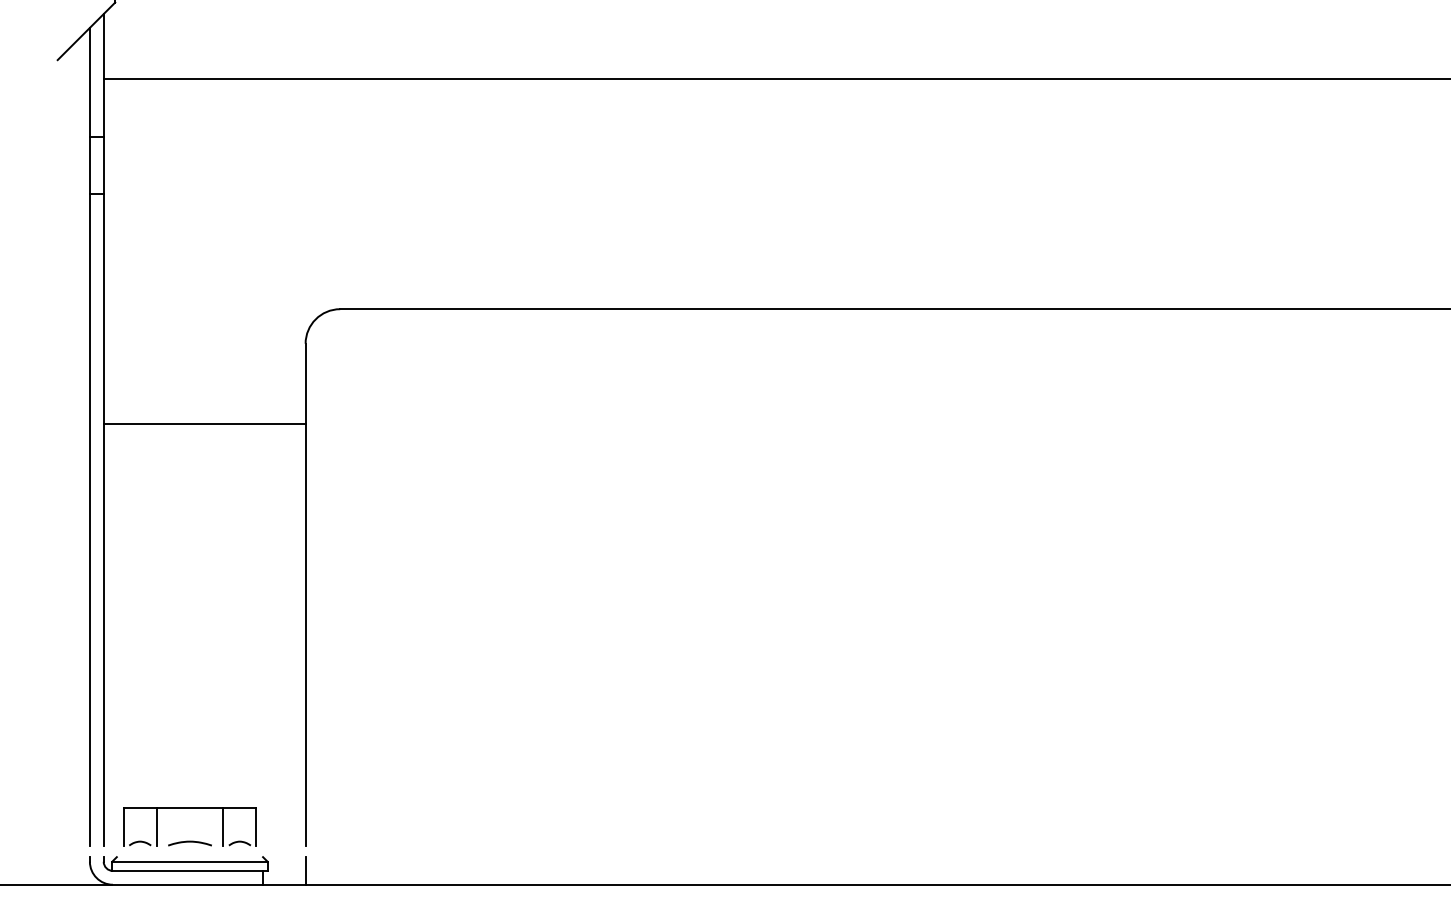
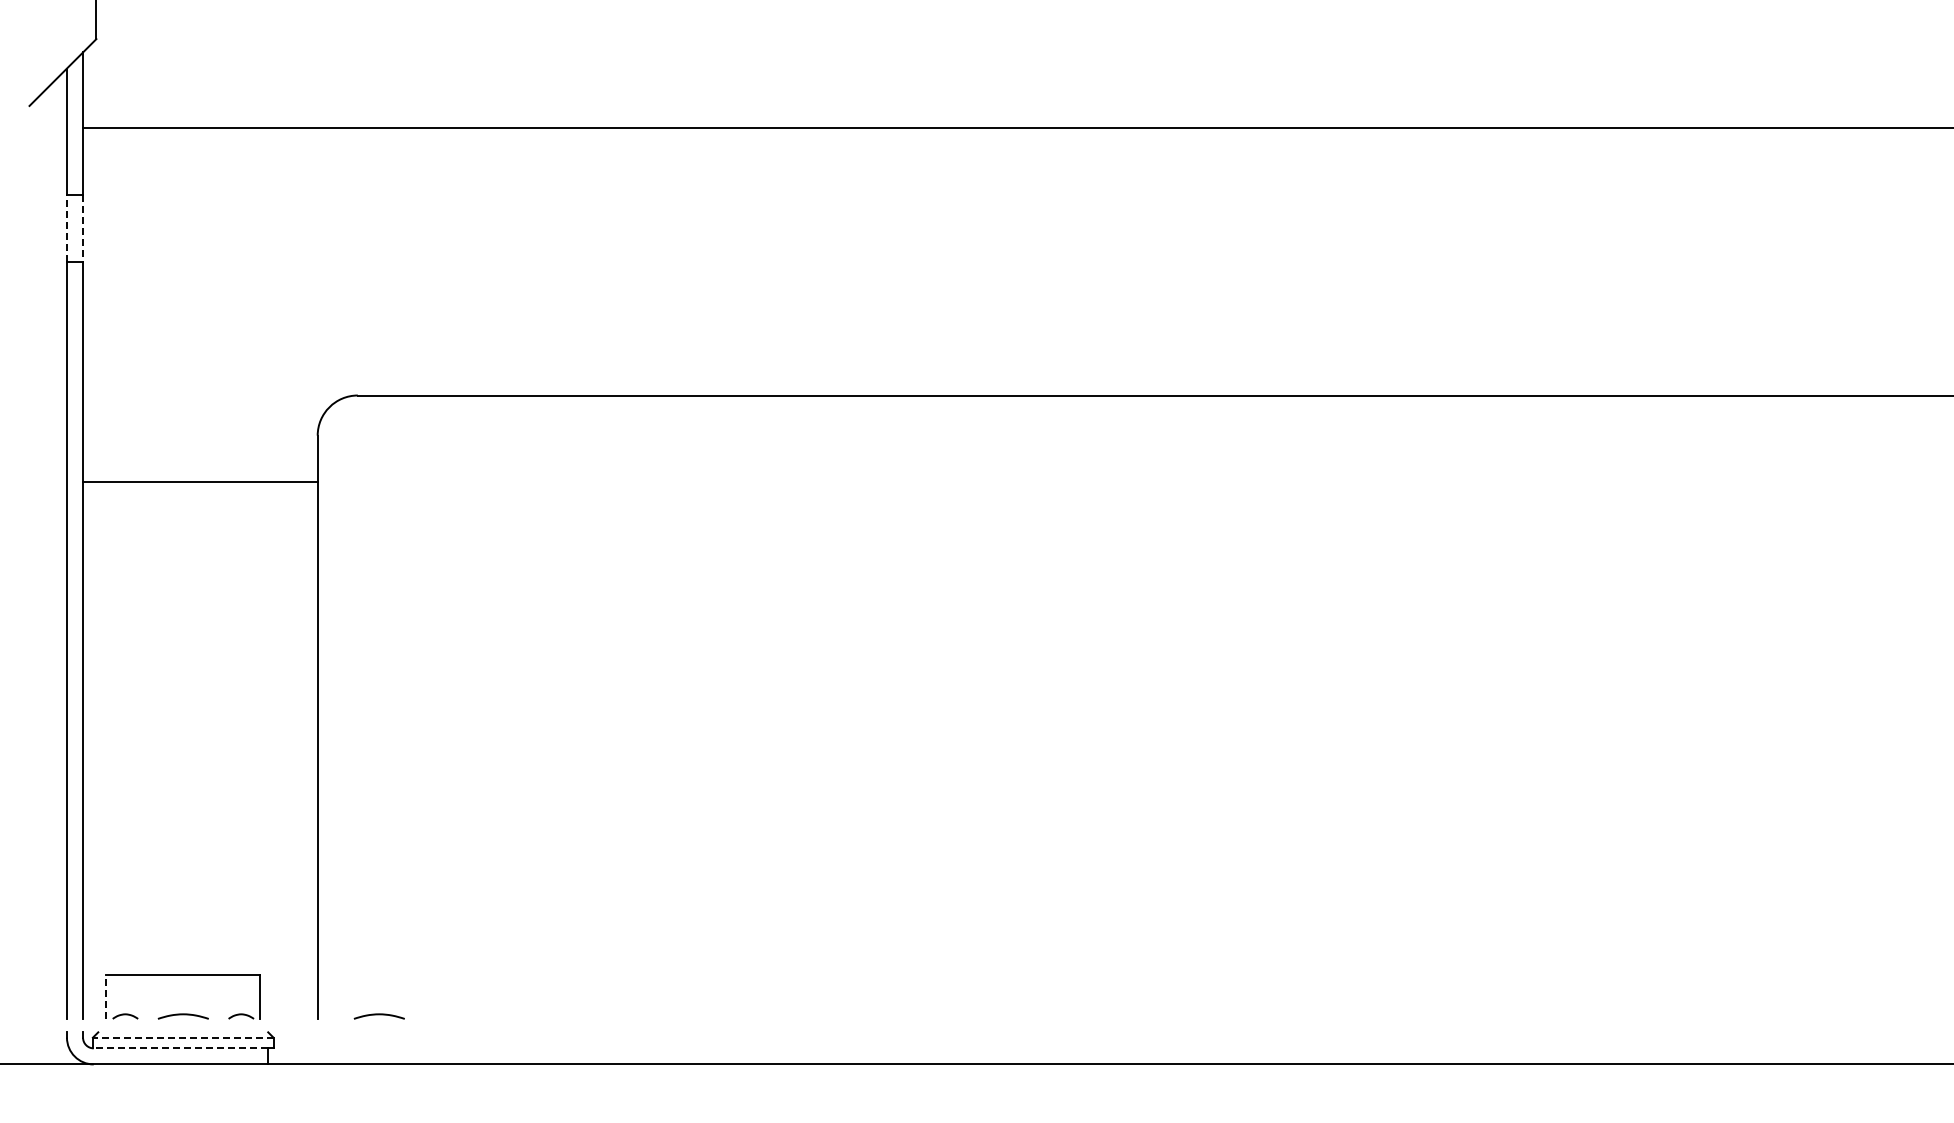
line: (89, 164) -> (66, 227), solid -> dashed
line: (104, 165) -> (83, 228), solid -> dashed
line: (204, 424) -> (200, 482), moved
line: (123, 826) -> (106, 996), solid -> dashed
line: (156, 826) -> (144, 996), removed
line: (222, 826) -> (221, 996), removed
curve: (357, 842) -> (378, 1015), added
line: (189, 861) -> (182, 1037), solid -> dashed
line: (187, 871) -> (180, 1048), solid -> dashed
line: (305, 871) -> (317, 1048), removed

